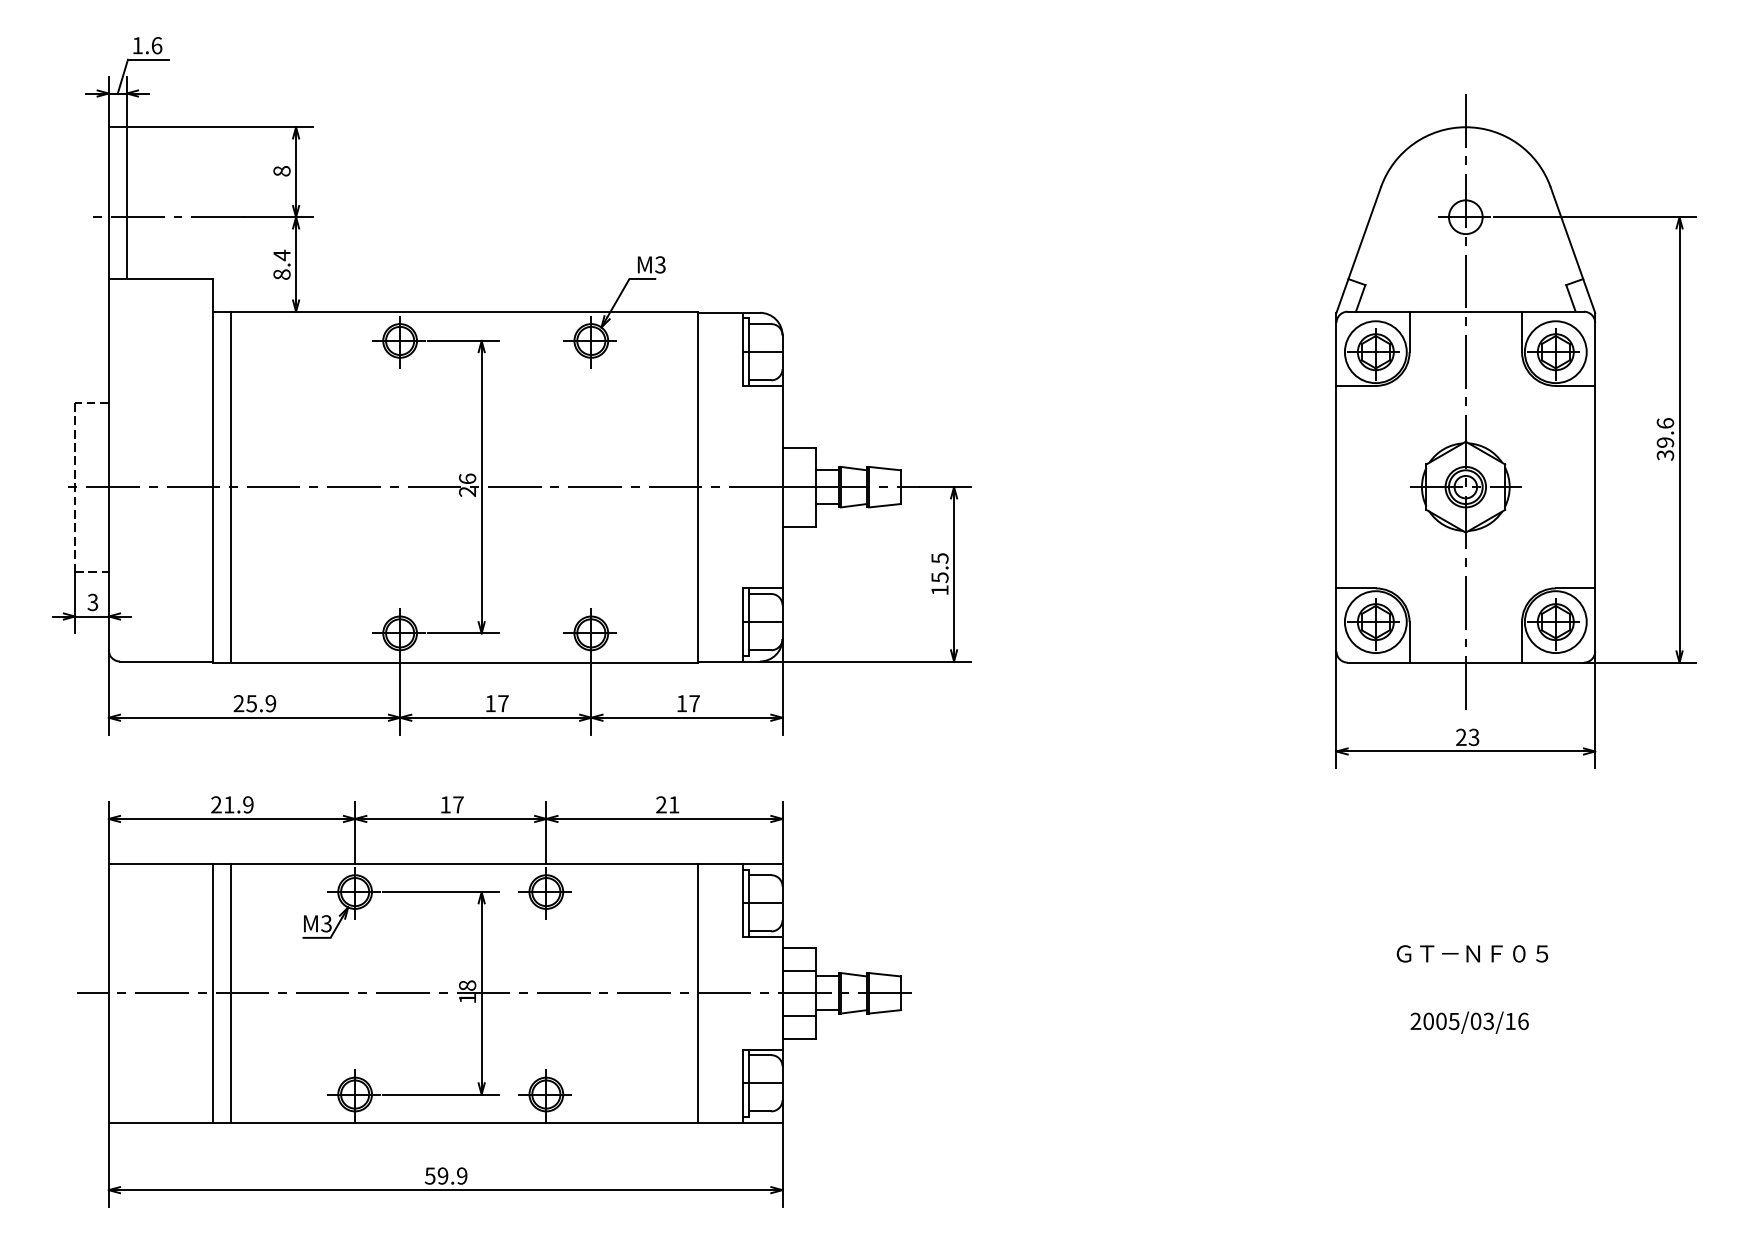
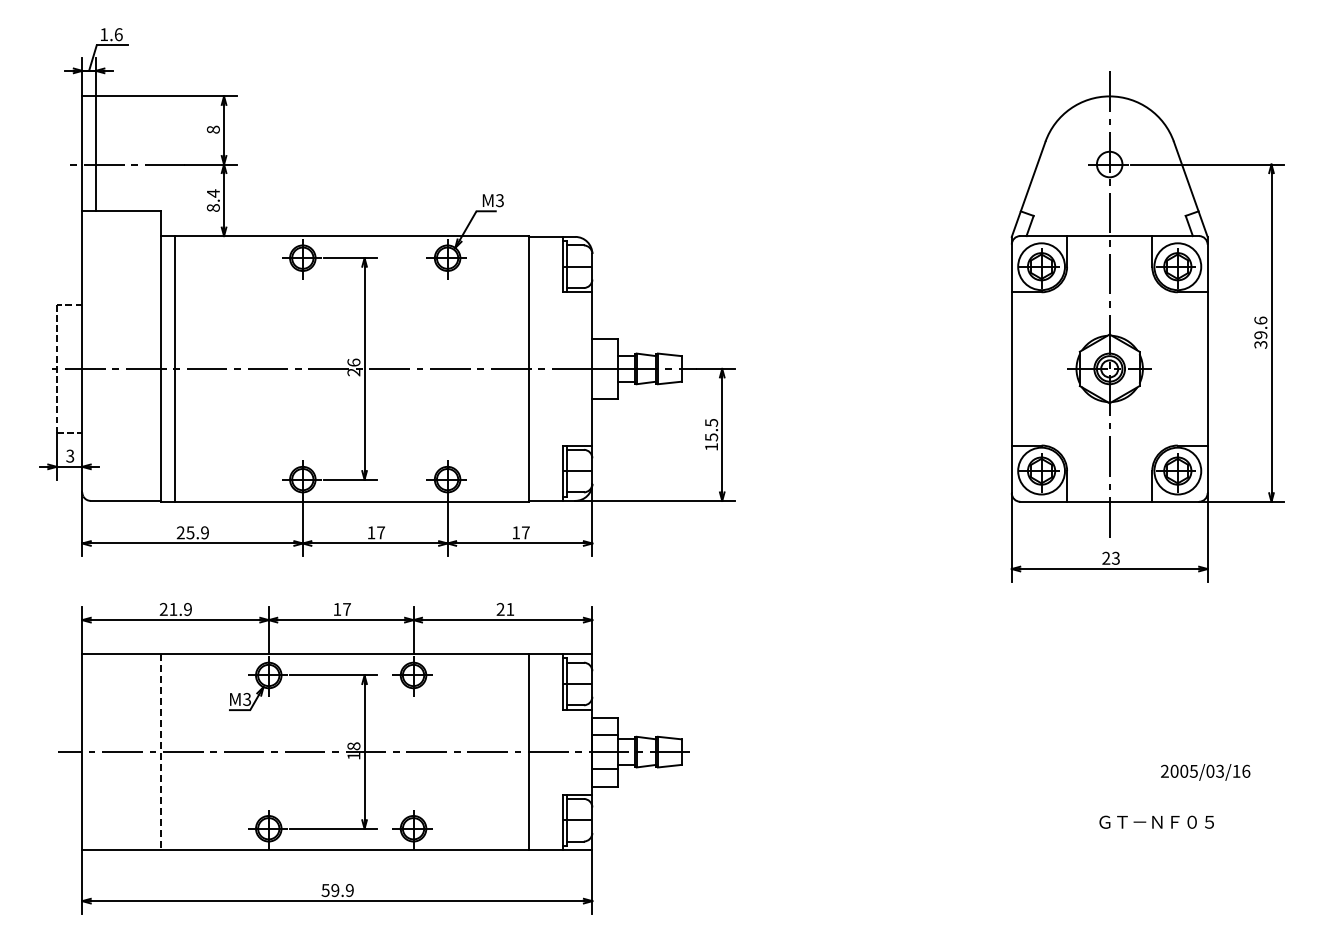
text: (1472, 952) -> (1156, 821), moved
line: (213, 993) -> (161, 752), solid -> dashed
line: (231, 993) -> (175, 752), removed
text: (1469, 1022) -> (1205, 772), moved

